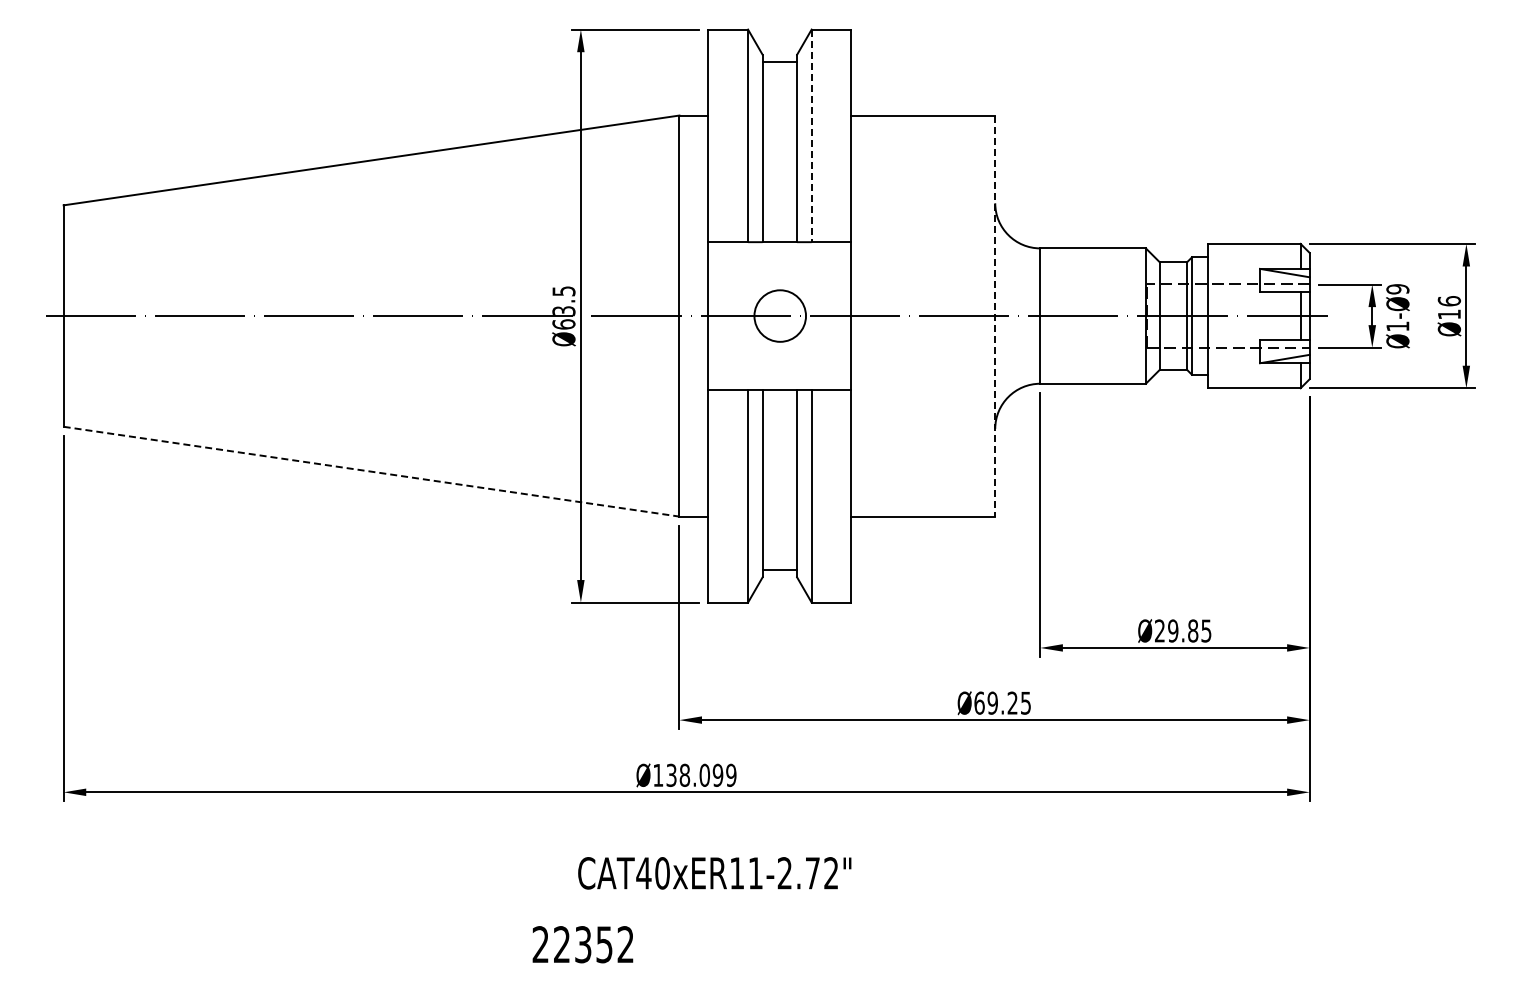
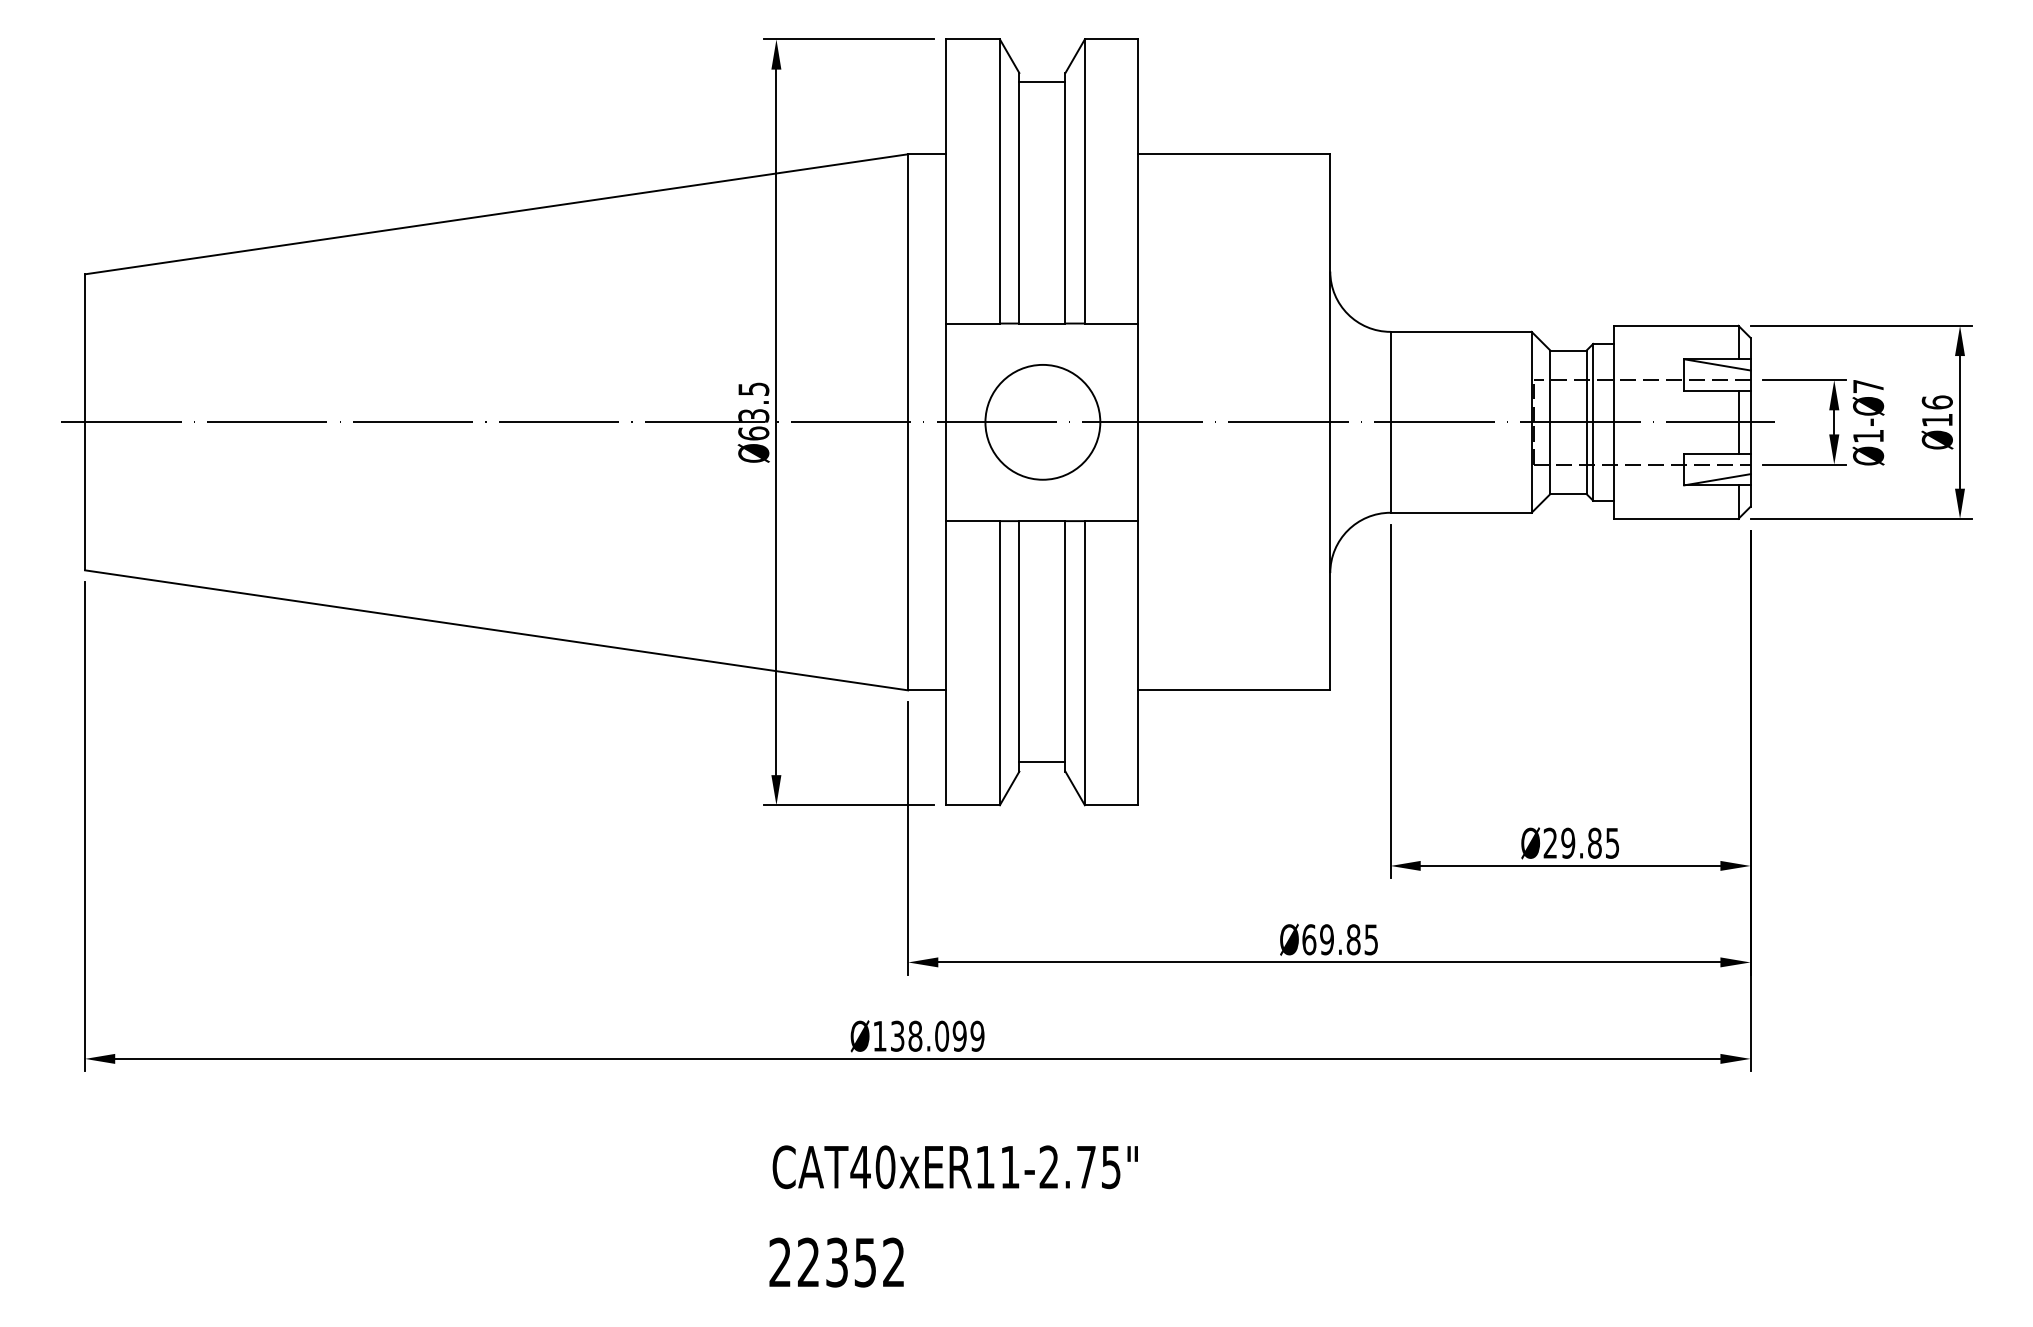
line: (811, 136) -> (1084, 182), dashed -> solid
text: (1397, 289) -> (1867, 386), Ø9 -> Ø7
circle: (780, 316) -> (1043, 422), size x1.67
line: (995, 316) -> (1330, 422), dashed -> solid
line: (372, 471) -> (497, 630), dashed -> solid
text: (1012, 702) -> (1353, 938), Ø69.25 -> Ø69.85
text: (831, 873) -> (1111, 1167), CAT40xER11-2.72" -> CAT40xER11-2.75"
text: (582, 944) -> (836, 1262), moved

